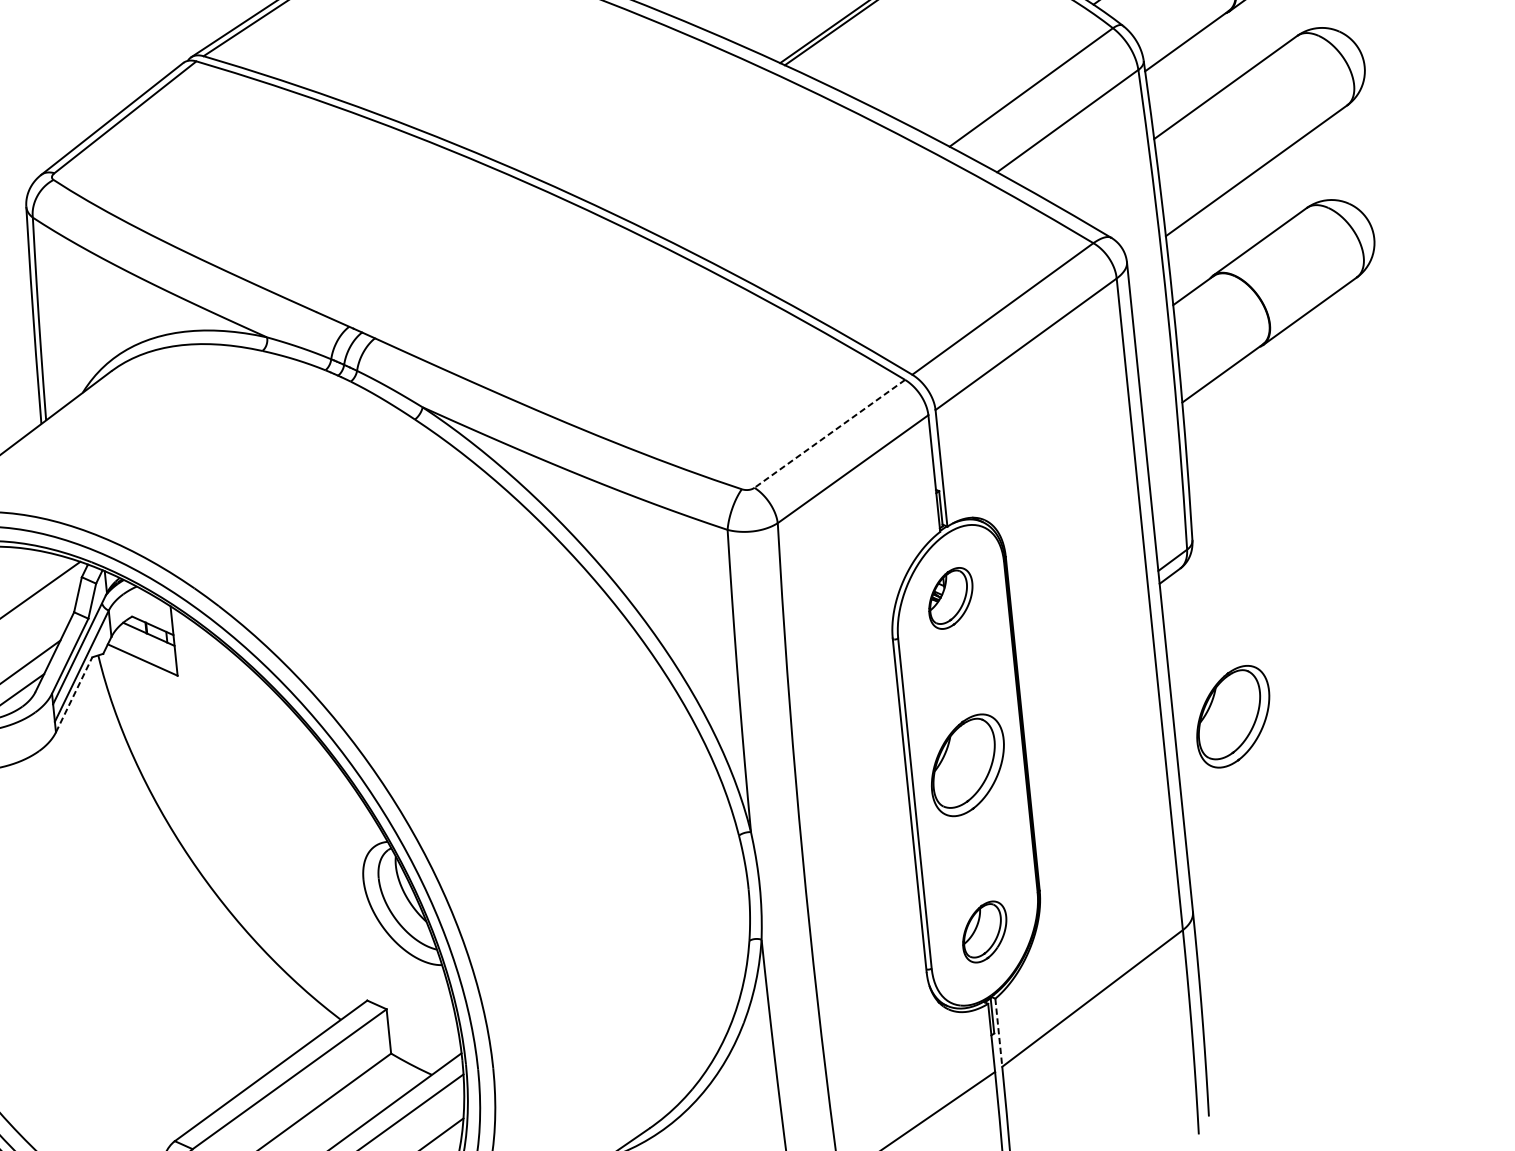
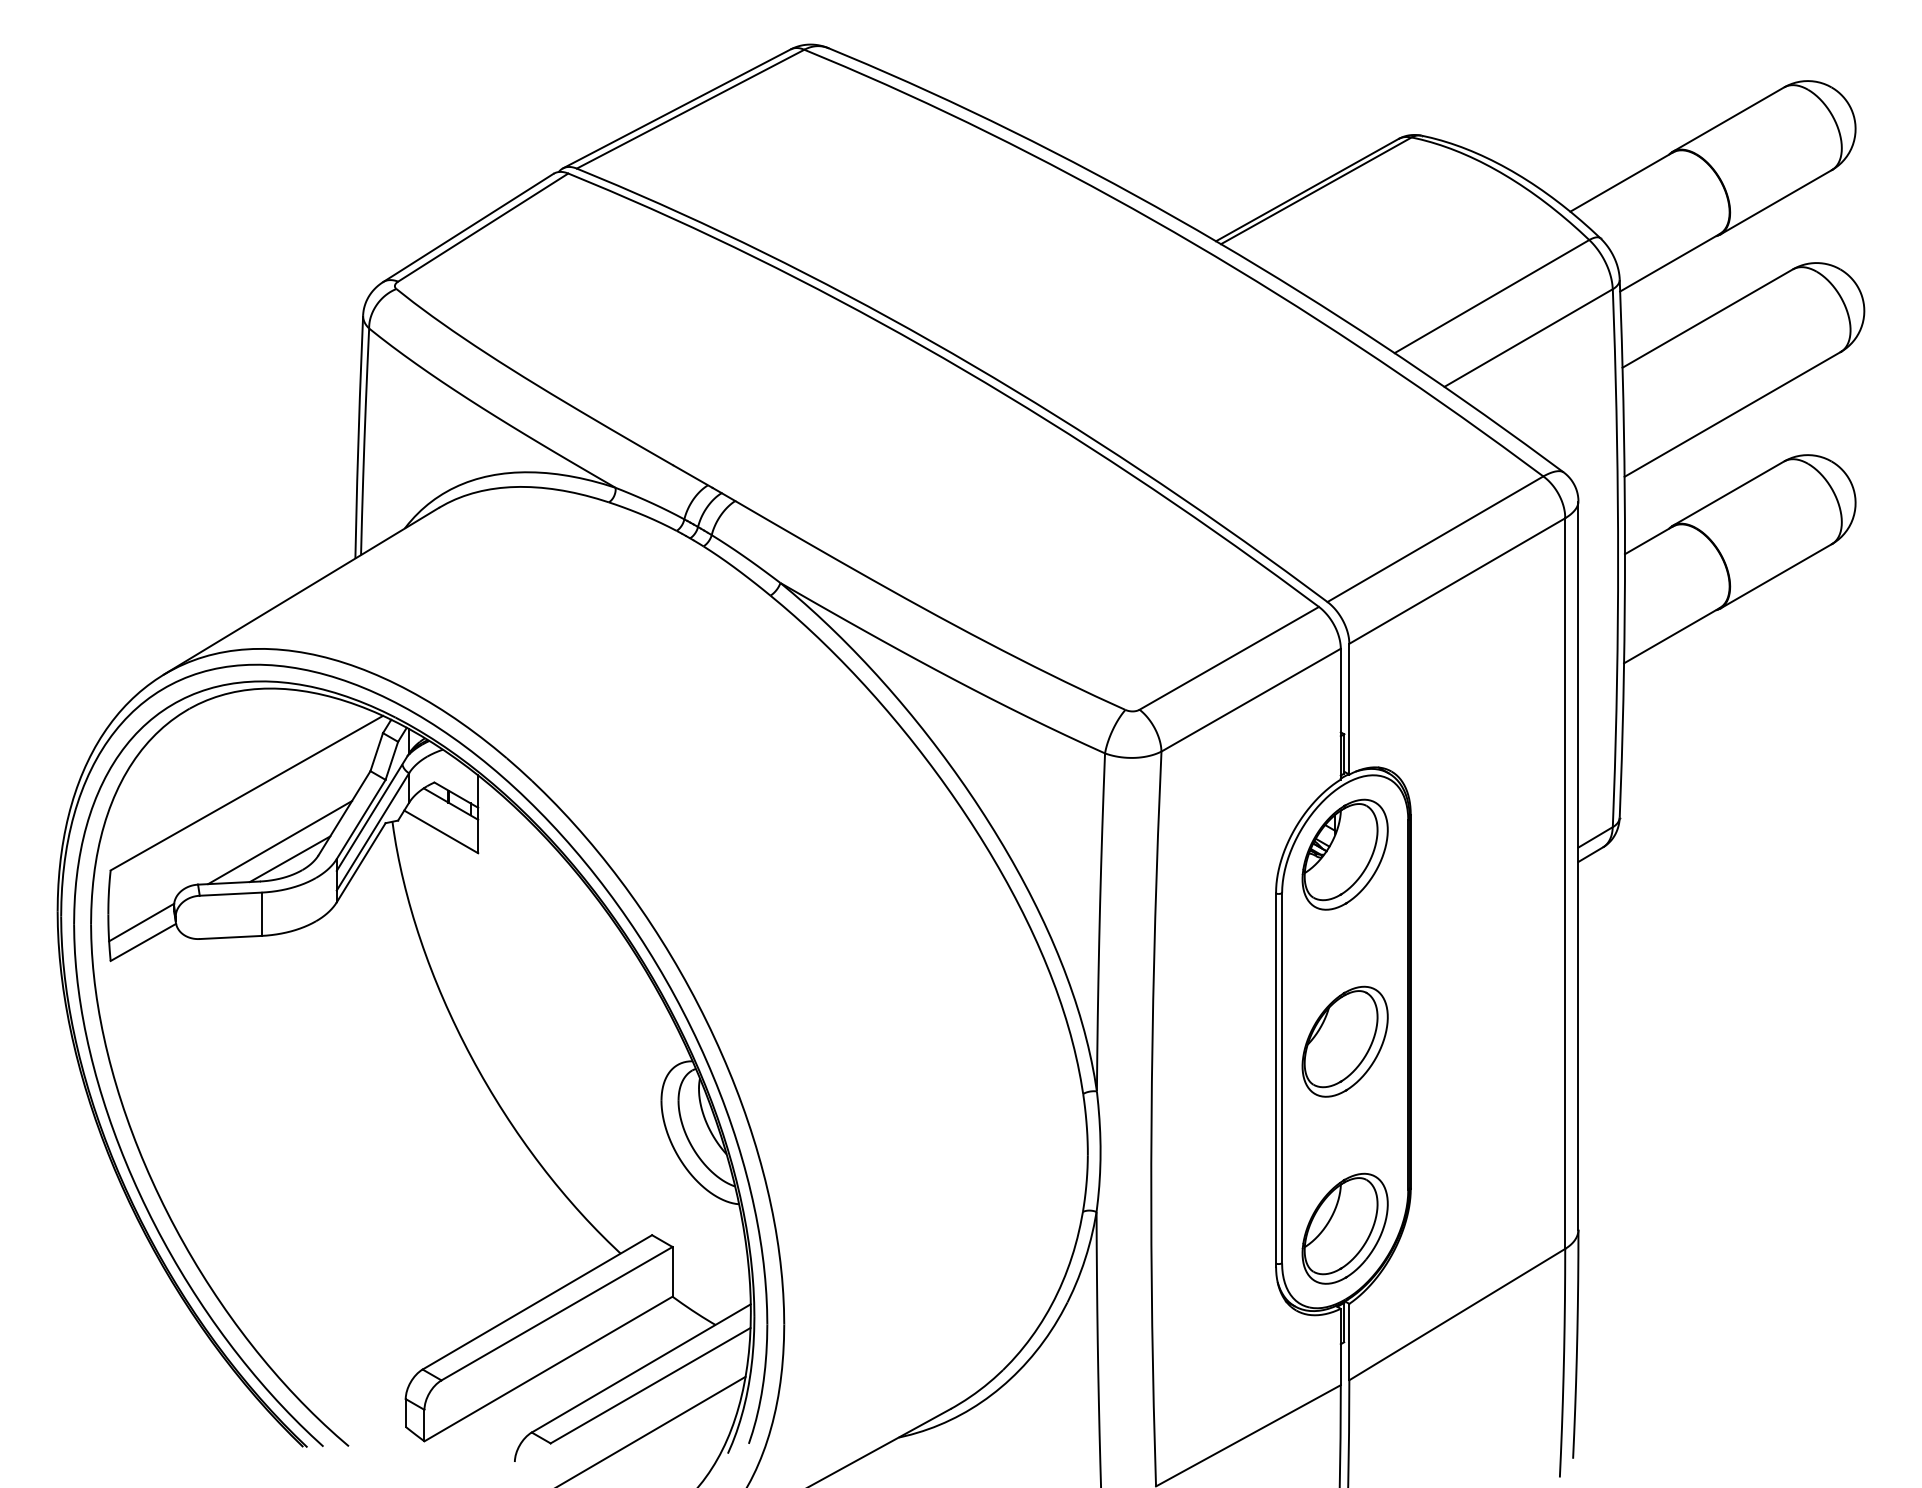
line: (829, 434) -> (1228, 658), dashed -> solid
part: (950, 598) -> (1344, 854), size x1.67
line: (74, 694) -> (361, 862), dashed -> solid
part: (1232, 716) -> (1644, 1017), removed
part: (984, 931) -> (1344, 1228), size x1.67
line: (998, 1033) -> (1349, 1342), dashed -> solid

